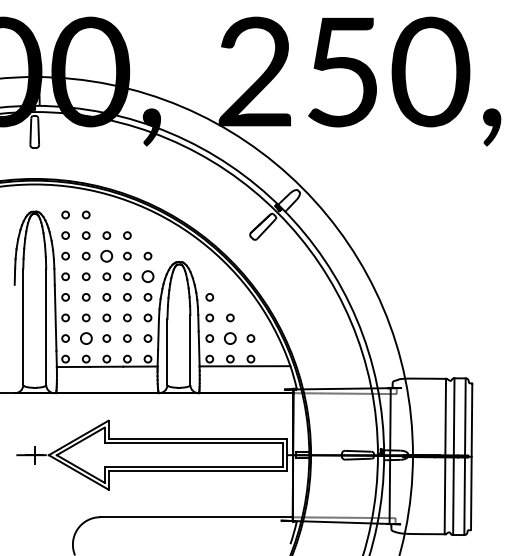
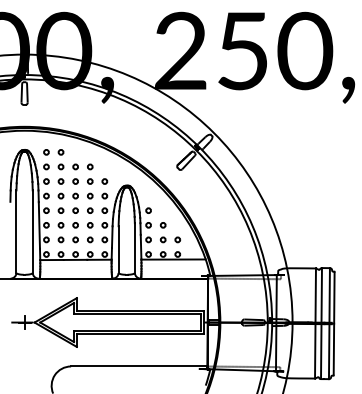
circle: (106, 255) -> (75, 181), size x0.62
circle: (147, 276) -> (104, 195), size x0.62
circle: (85, 338) -> (60, 239), size x0.62
circle: (230, 338) -> (163, 239), size x0.62

